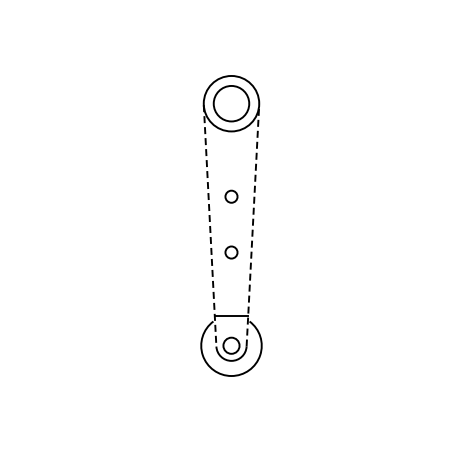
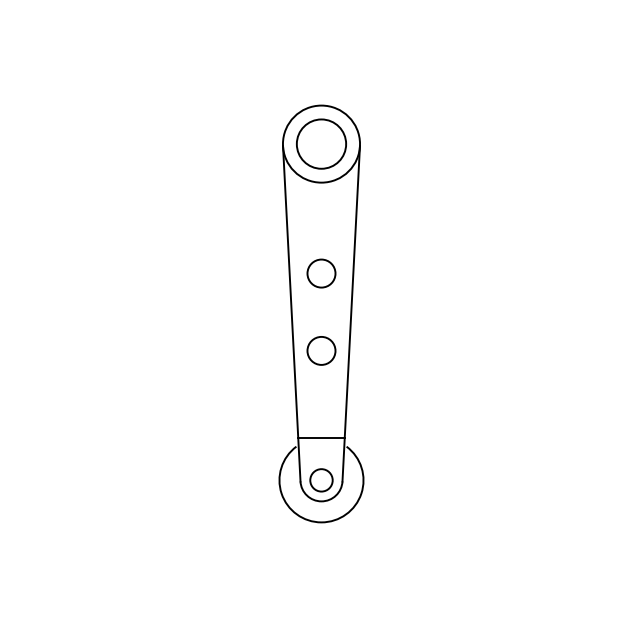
circle: (231, 196) -> (321, 273), size x1.67
line: (210, 225) -> (292, 313), dashed -> solid
line: (252, 225) -> (350, 313), dashed -> solid
circle: (231, 252) -> (321, 350), size x1.67

